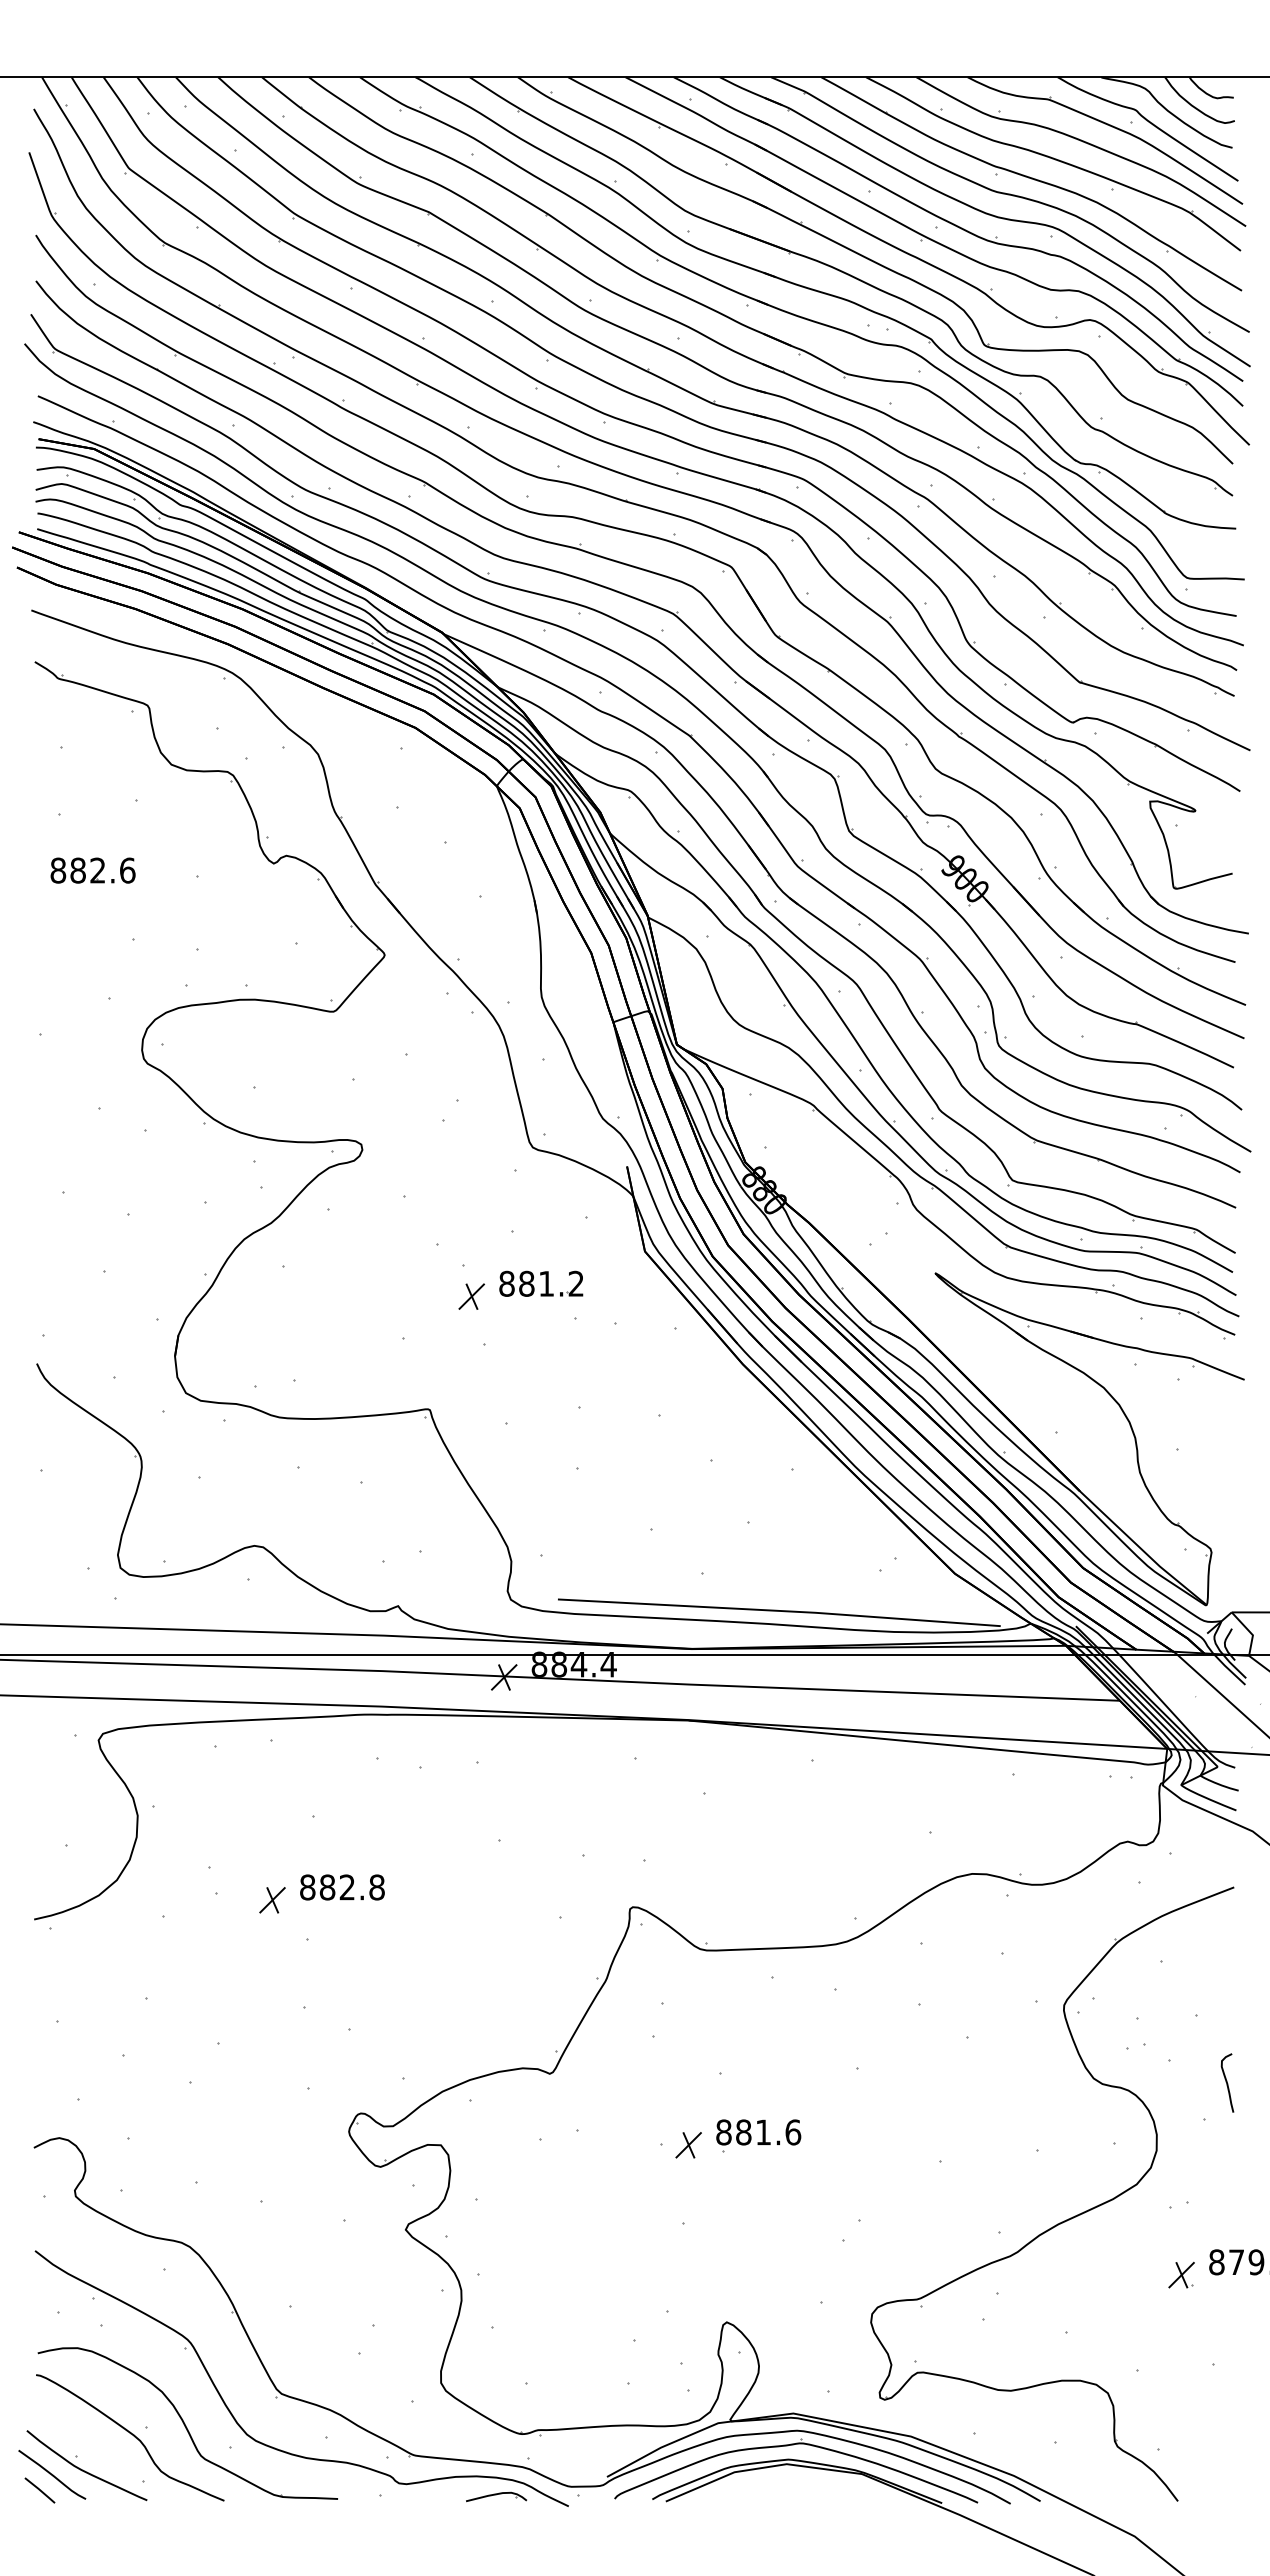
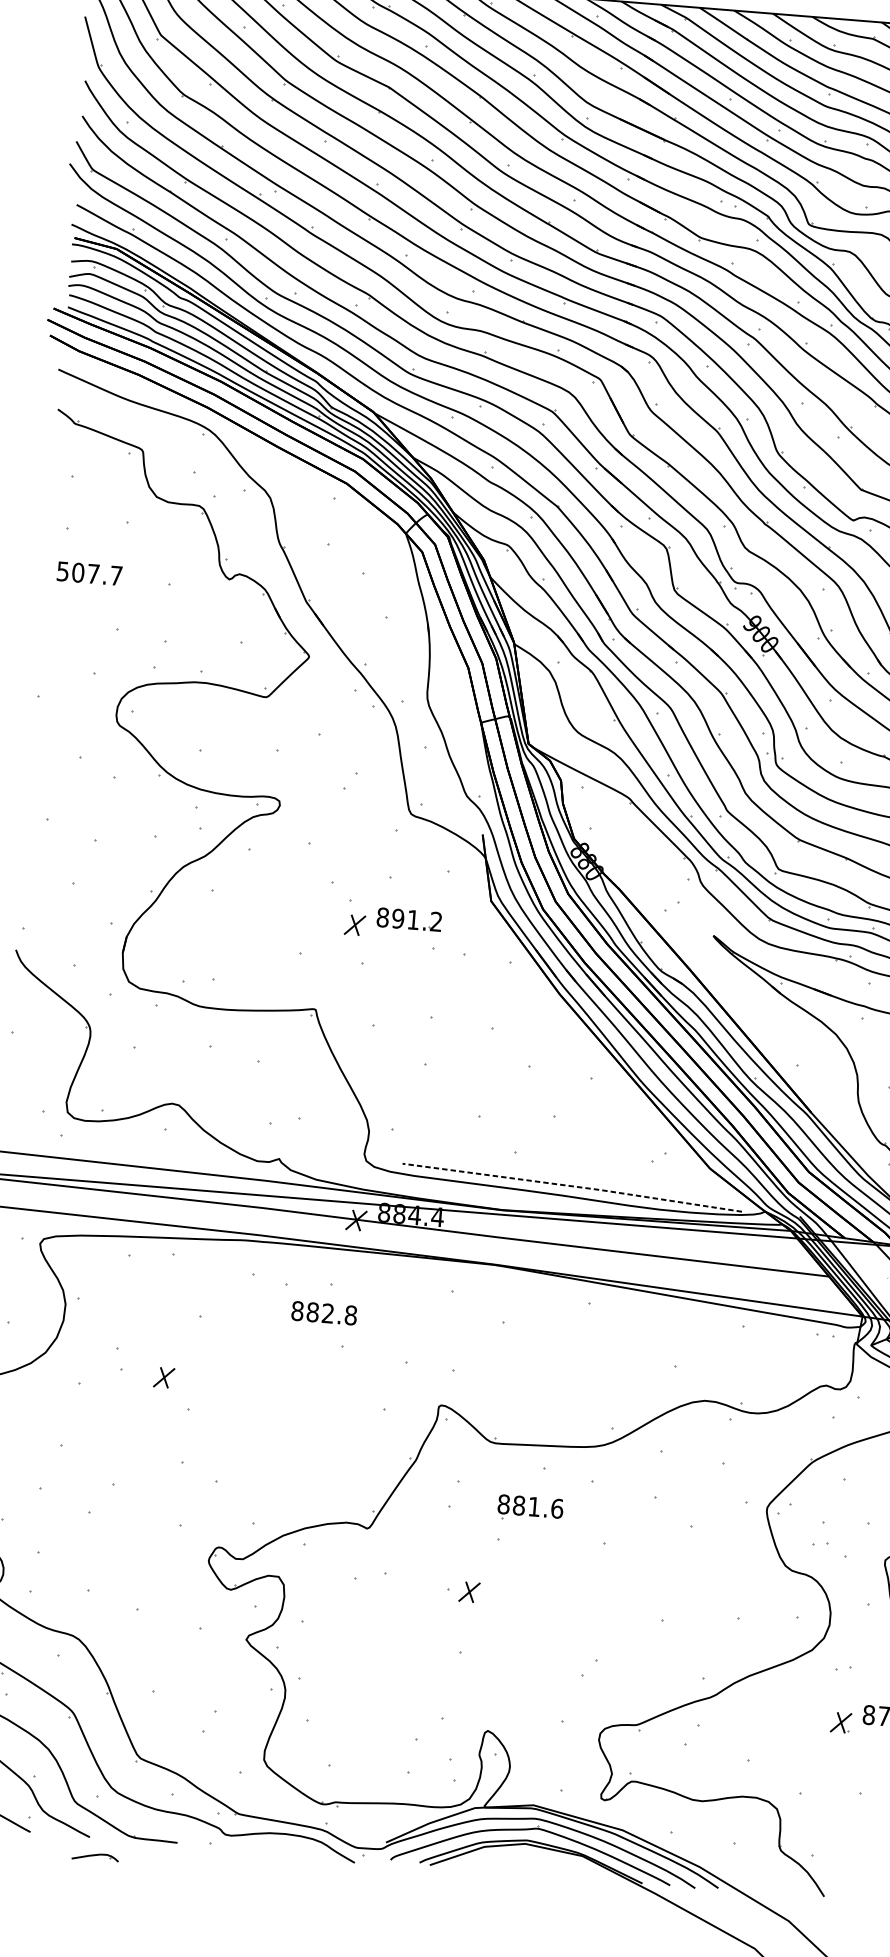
text: (92, 870) -> (89, 573), 882.6 -> 507.7
text: (526, 1283) -> (397, 918), 881.2 -> 891.2
line: (780, 1610) -> (573, 1186), solid -> dashed
text: (342, 1887) -> (324, 1313), moved
part: (758, 2135) -> (530, 1508), moved
part: (496, 2496) -> (95, 1856), moved

